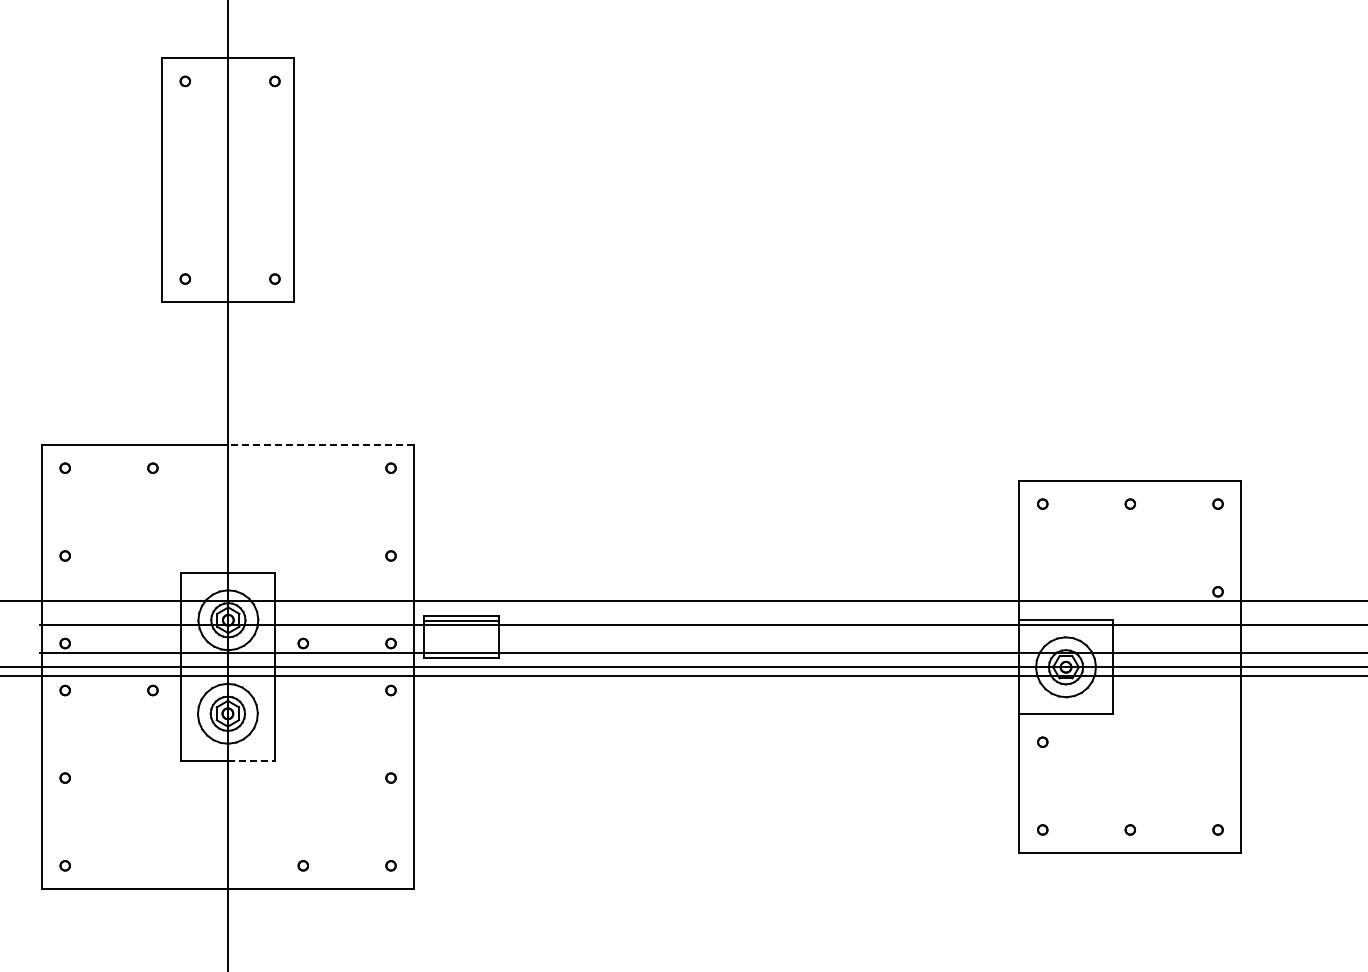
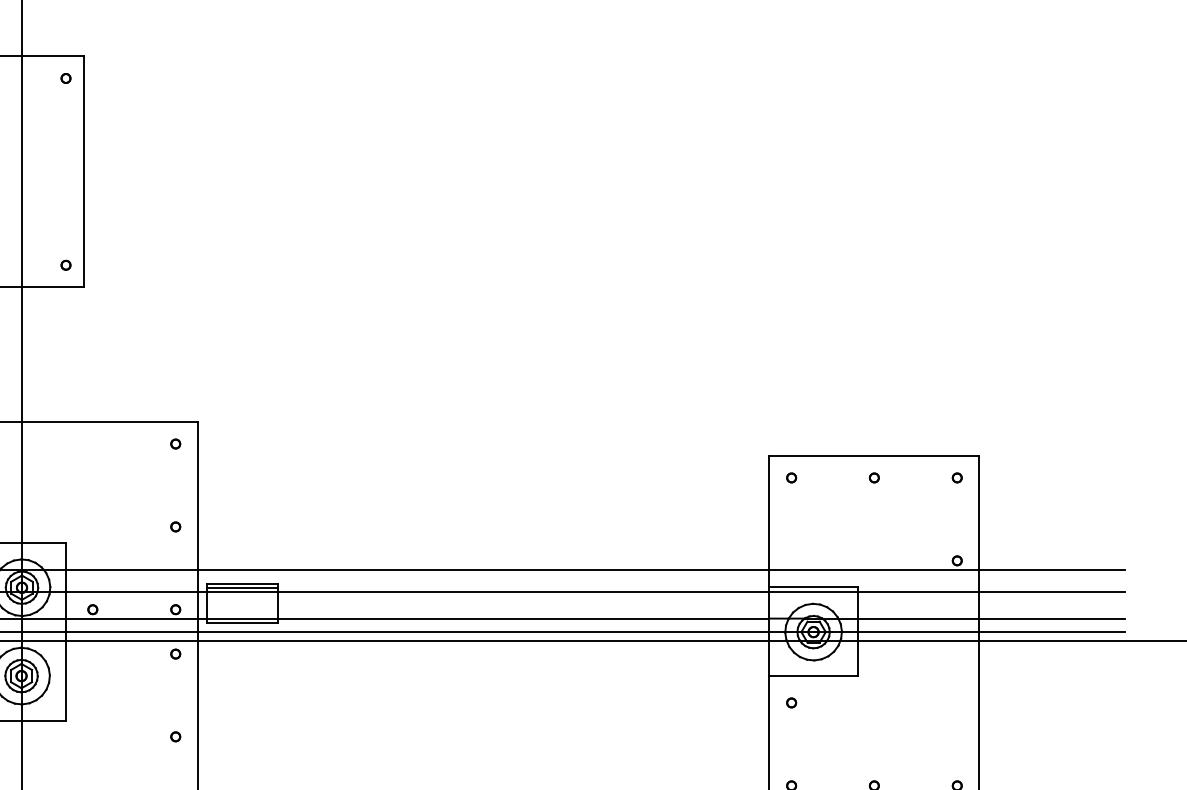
line: (320, 444) -> (109, 421), dashed -> solid
line: (252, 761) -> (44, 721), dashed -> solid

